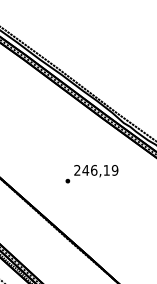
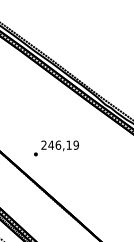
text: (91, 174) -> (56, 148), moved

